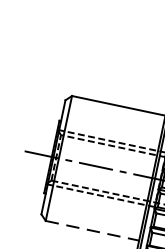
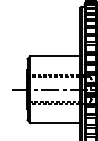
line: (92, 231) -> (55, 123), dashed -> solid

